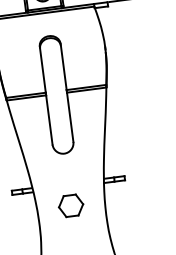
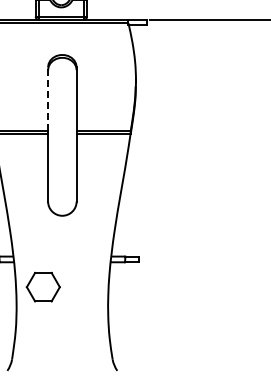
line: (43, 69) -> (48, 98), solid -> dashed
part: (70, 205) -> (42, 286), moved

